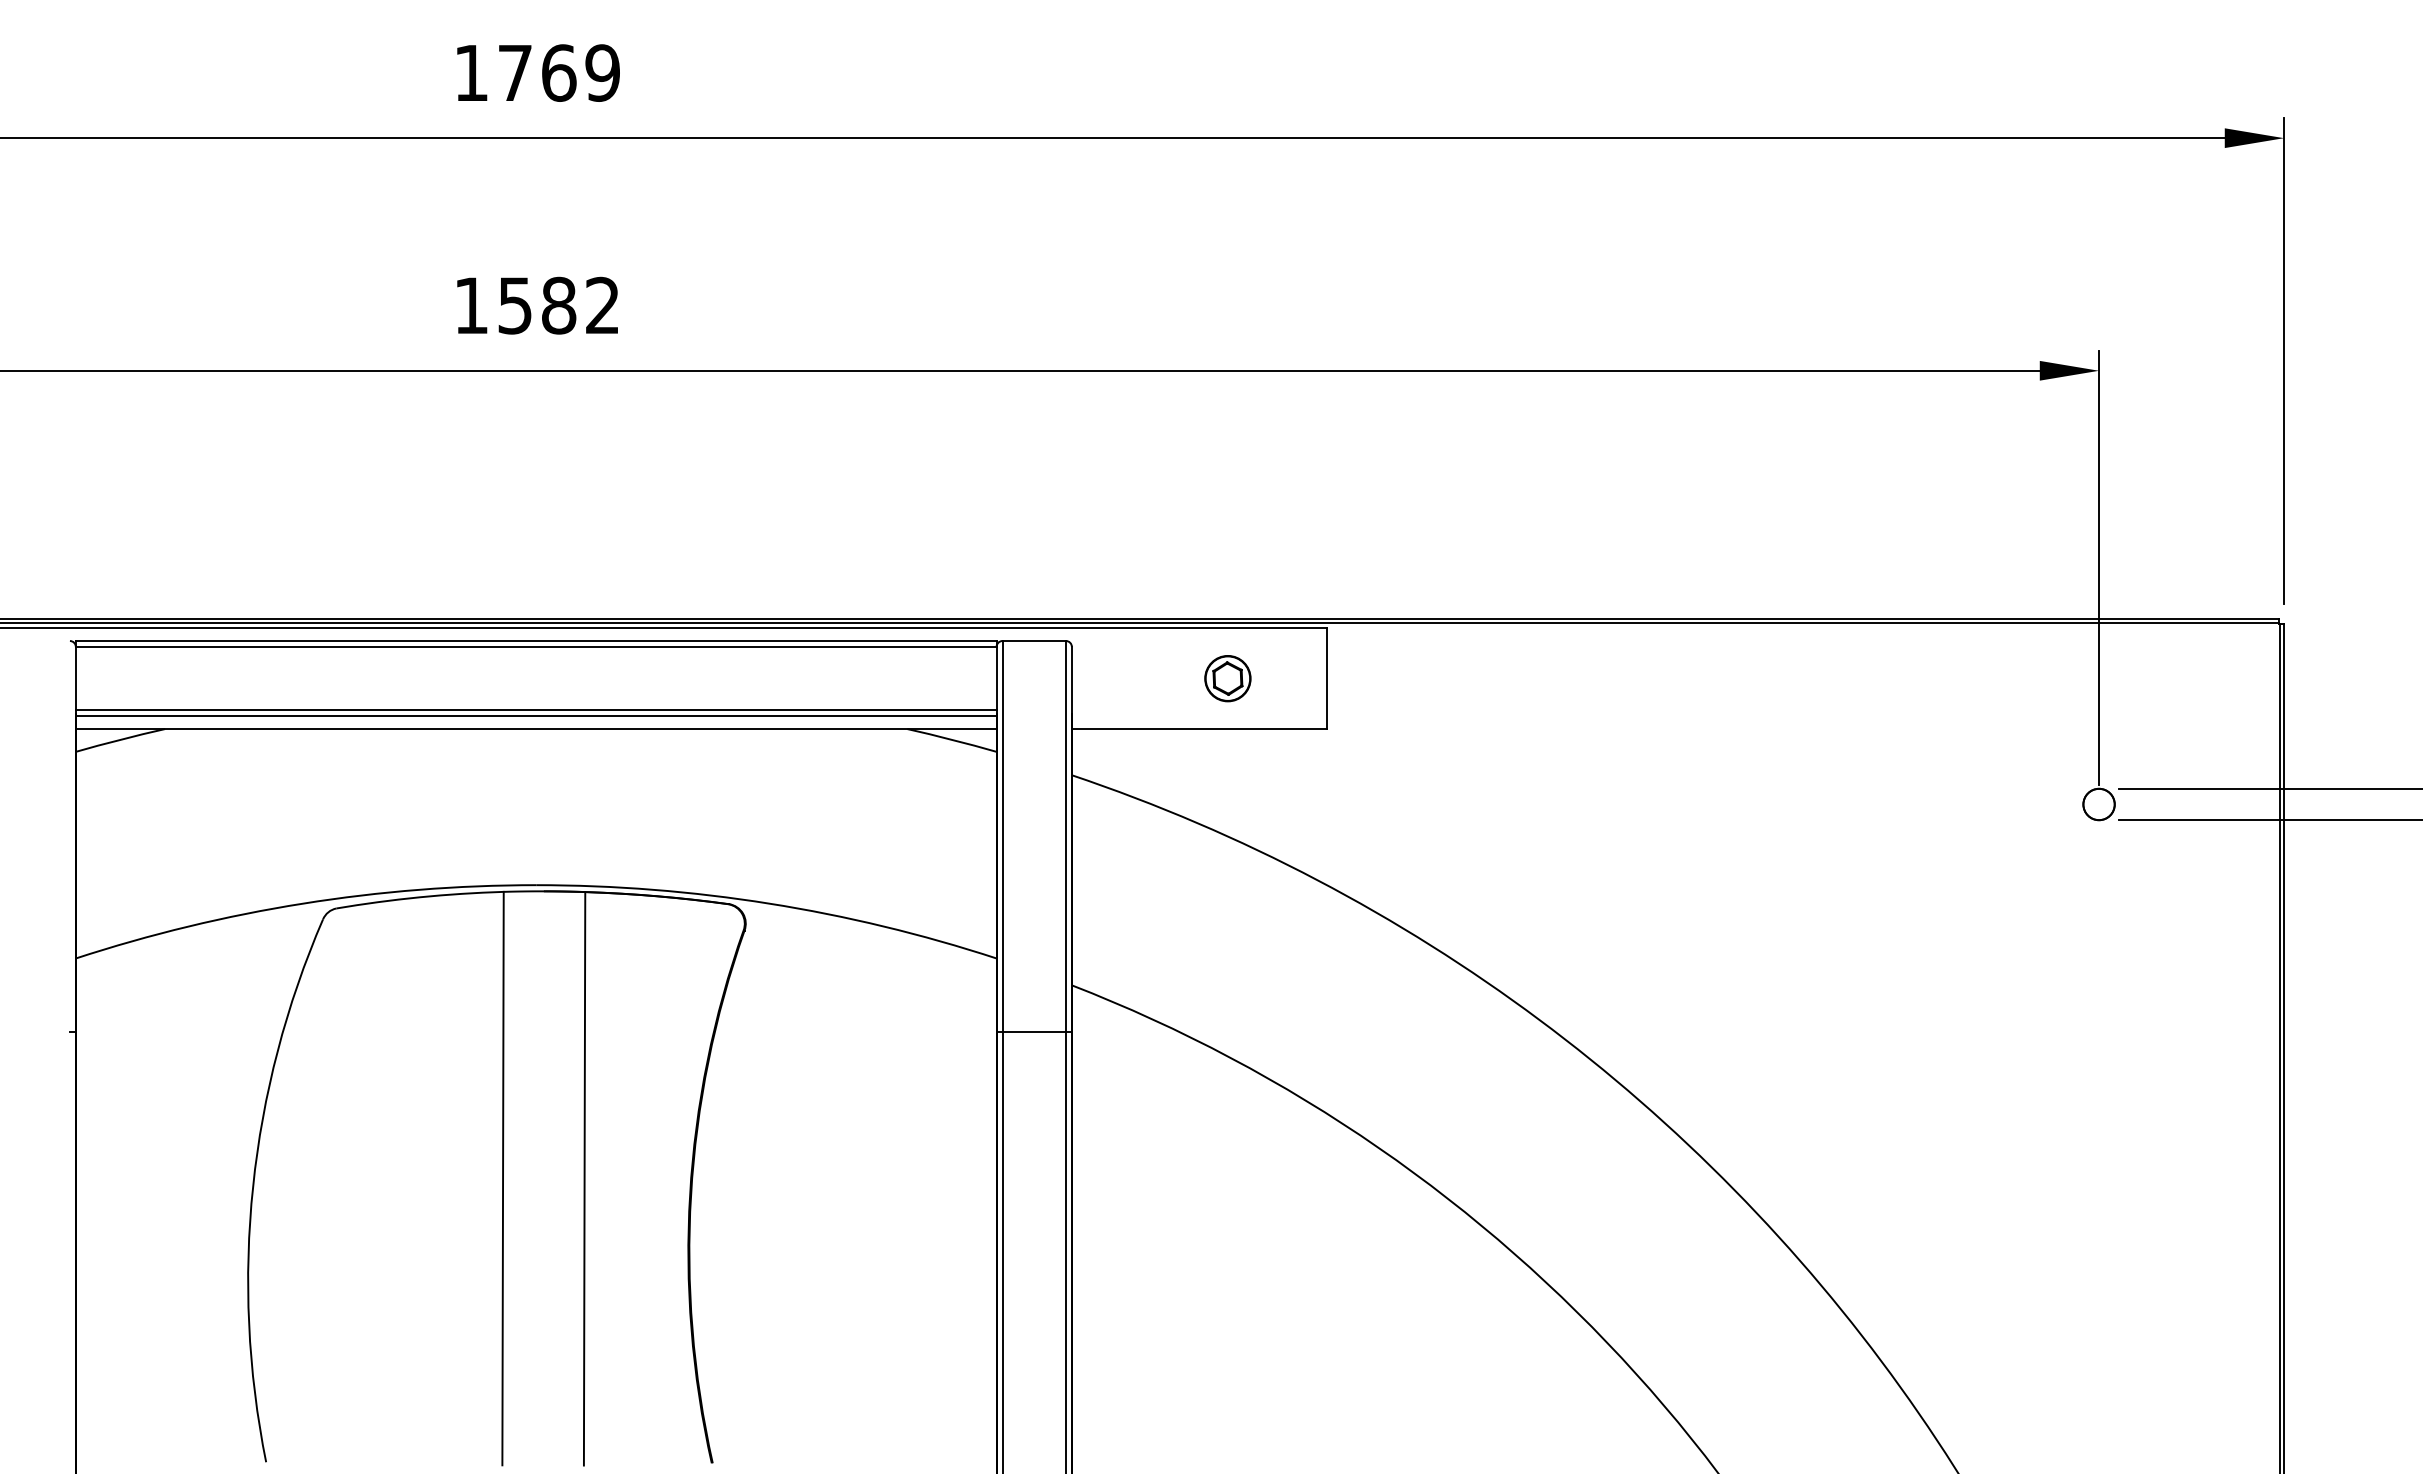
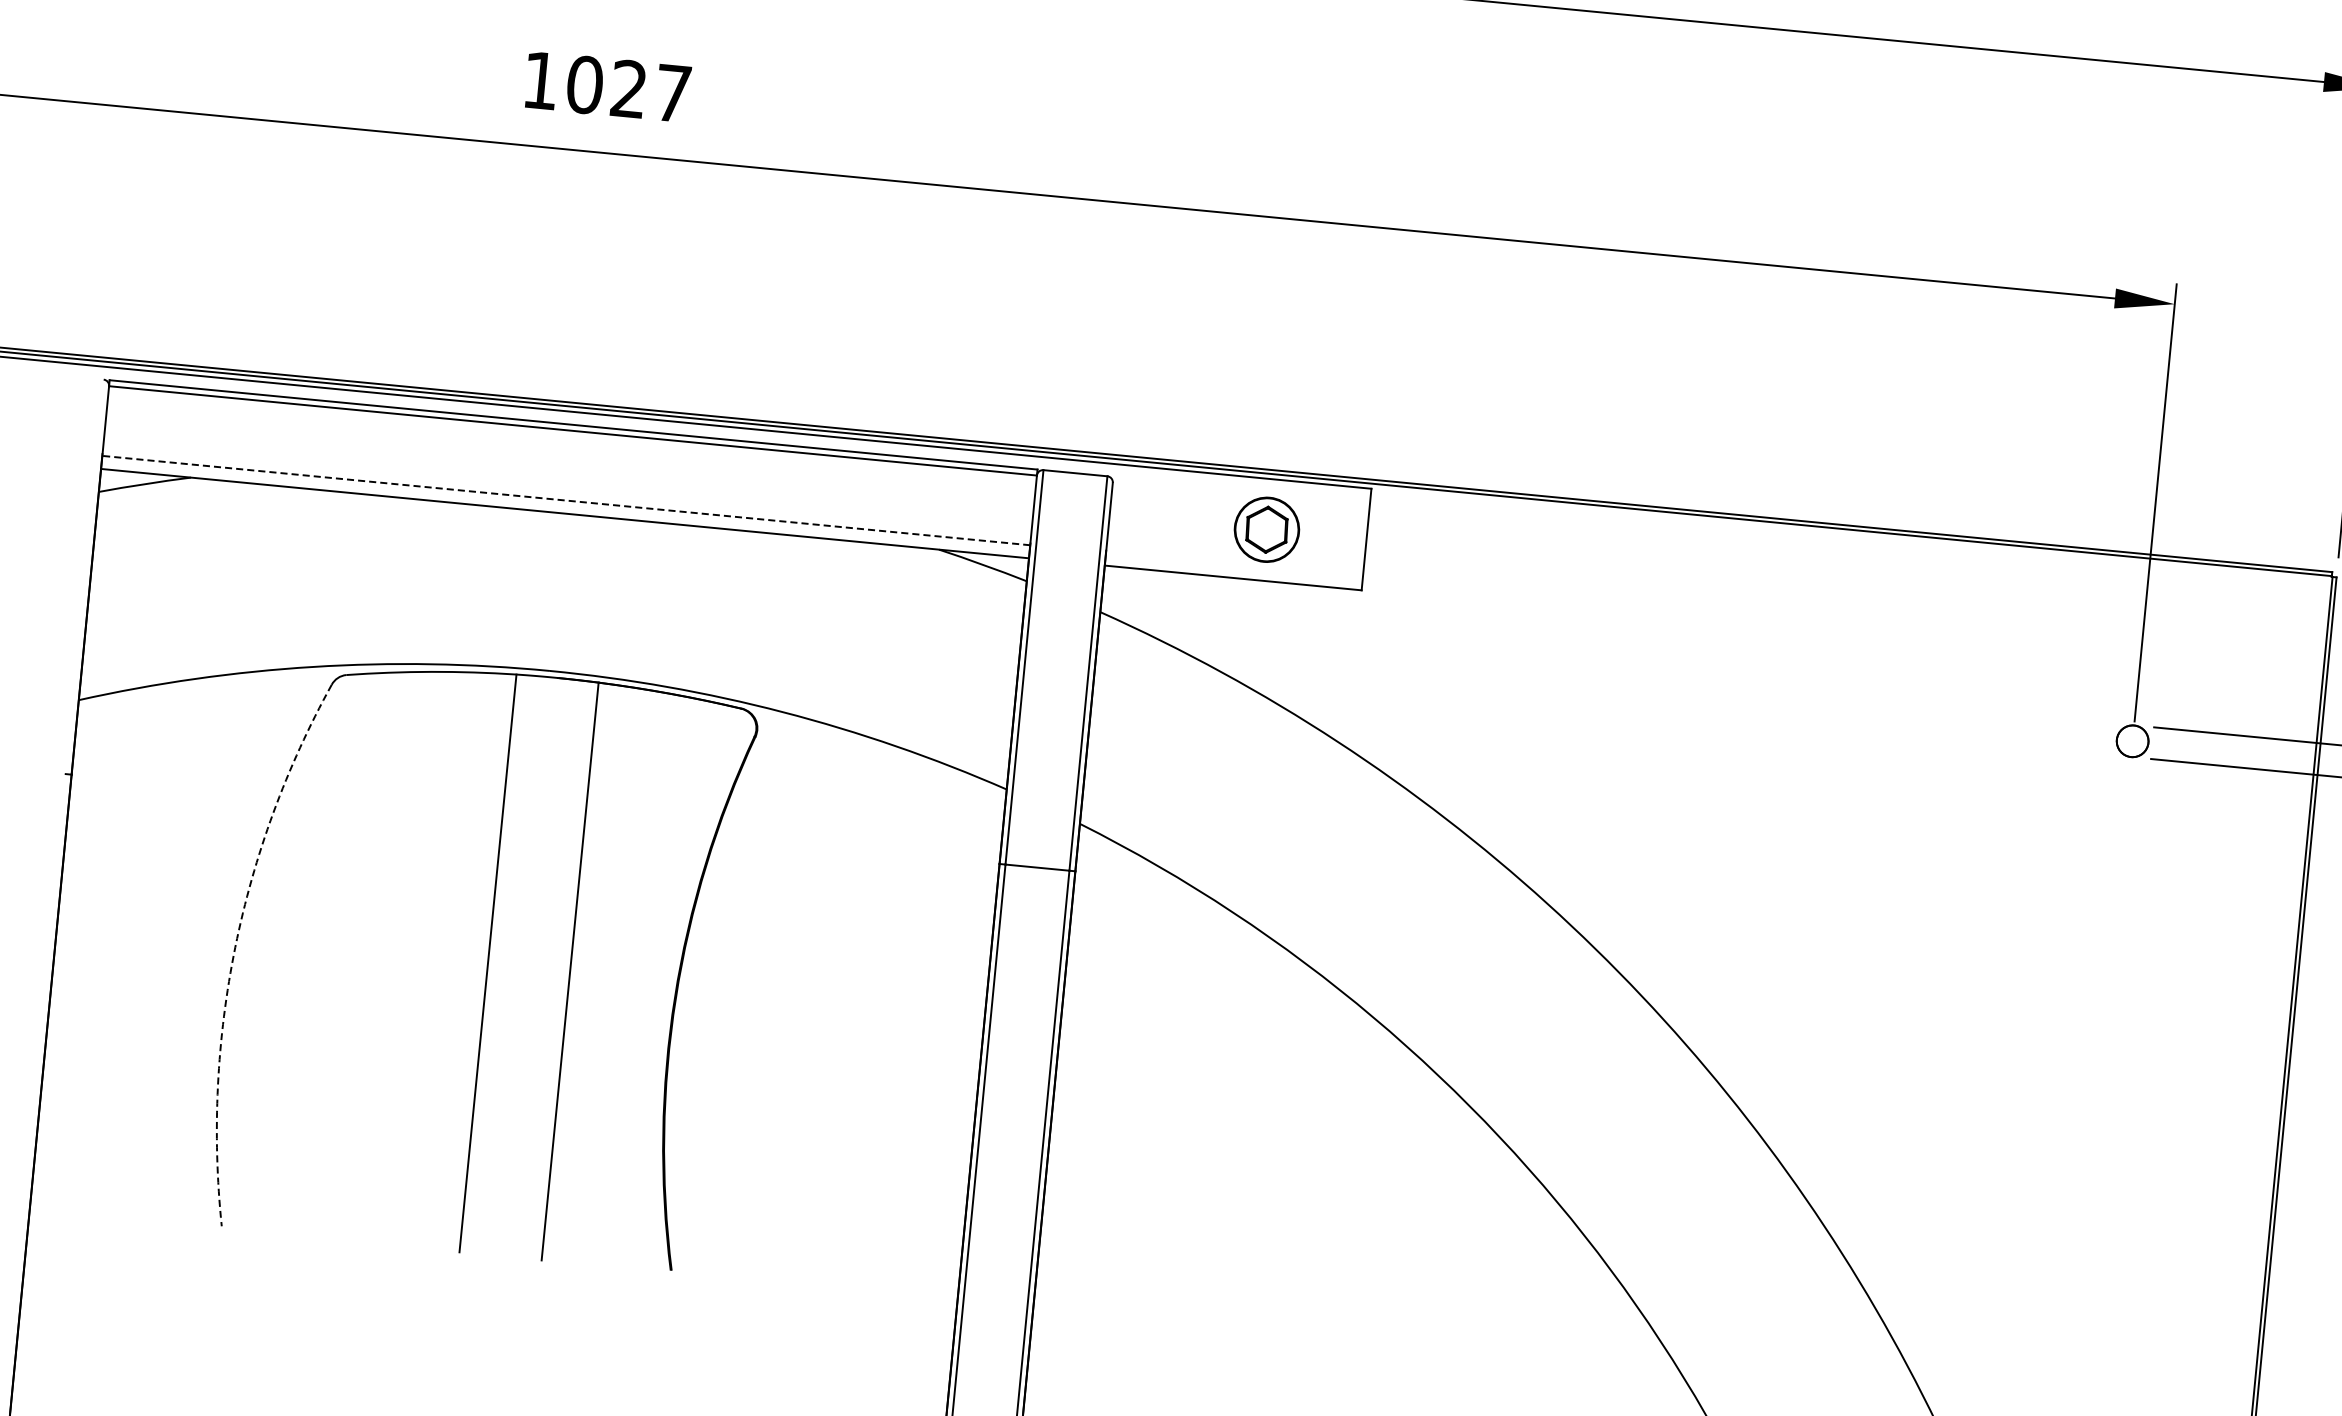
text: (558, 305) -> (628, 88), 1582 -> 1027
part: (1227, 678) -> (1266, 529), size x1.4
line: (535, 710) -> (566, 494), removed
line: (535, 716) -> (565, 500), solid -> dashed
arc: (253, 1186) -> (235, 947), solid -> dashed

